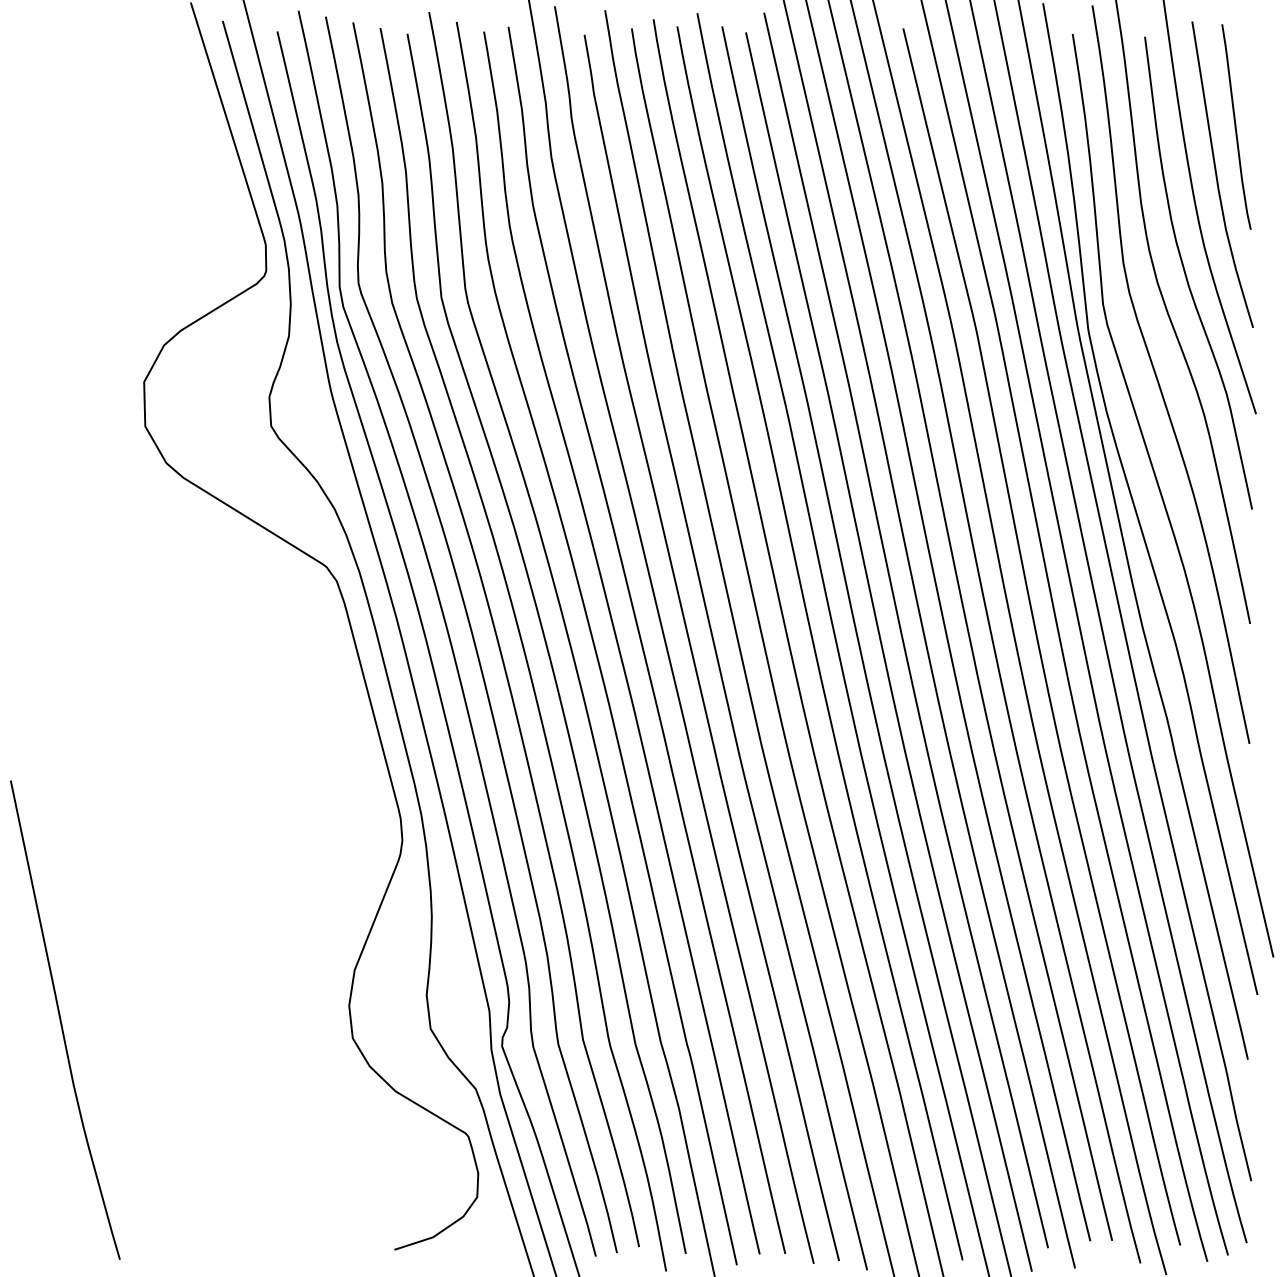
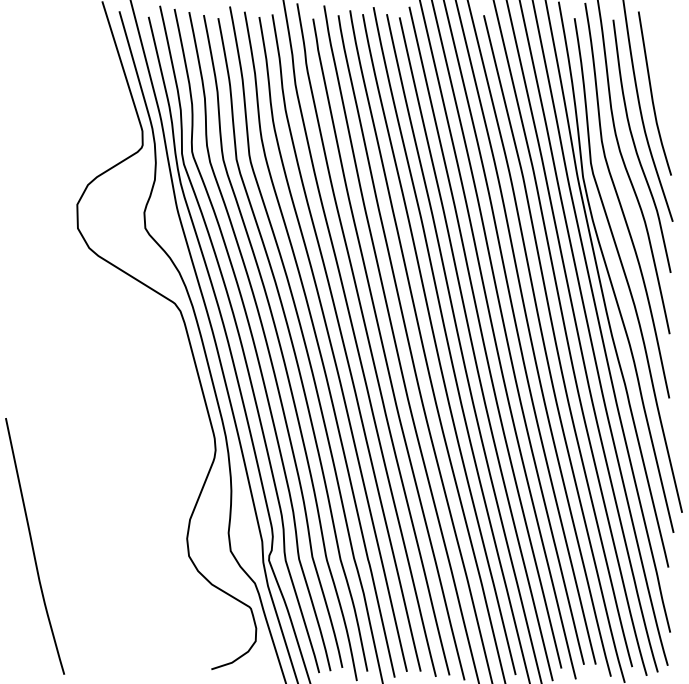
line: (1234, 127) -> (661, 68), removed

